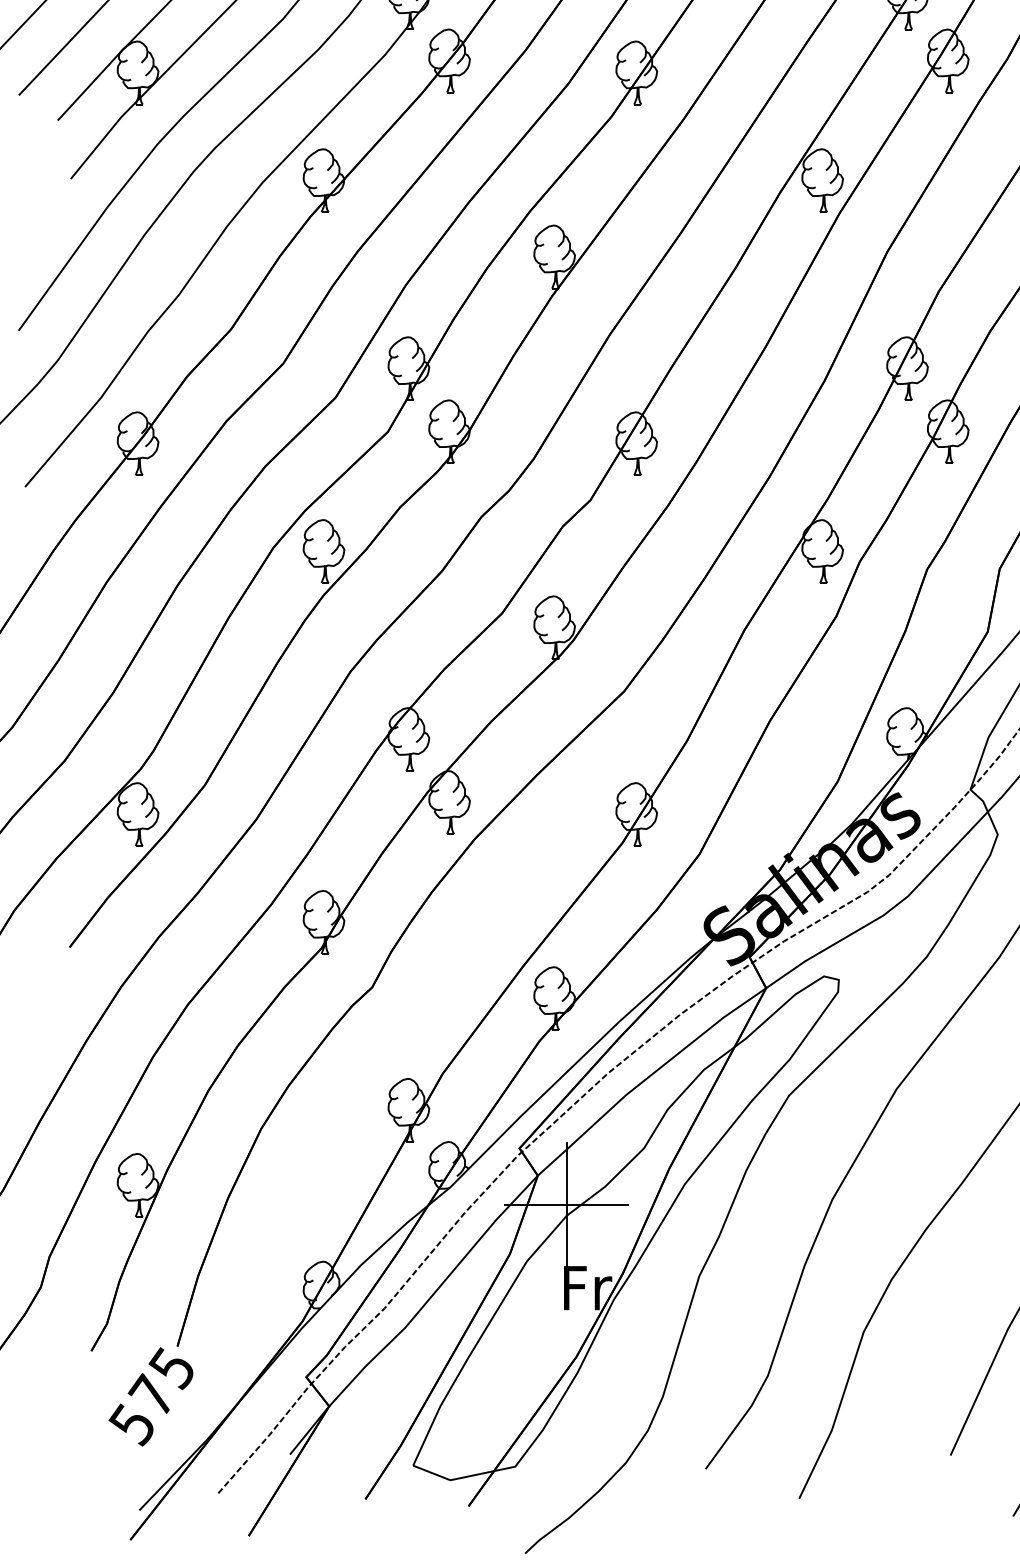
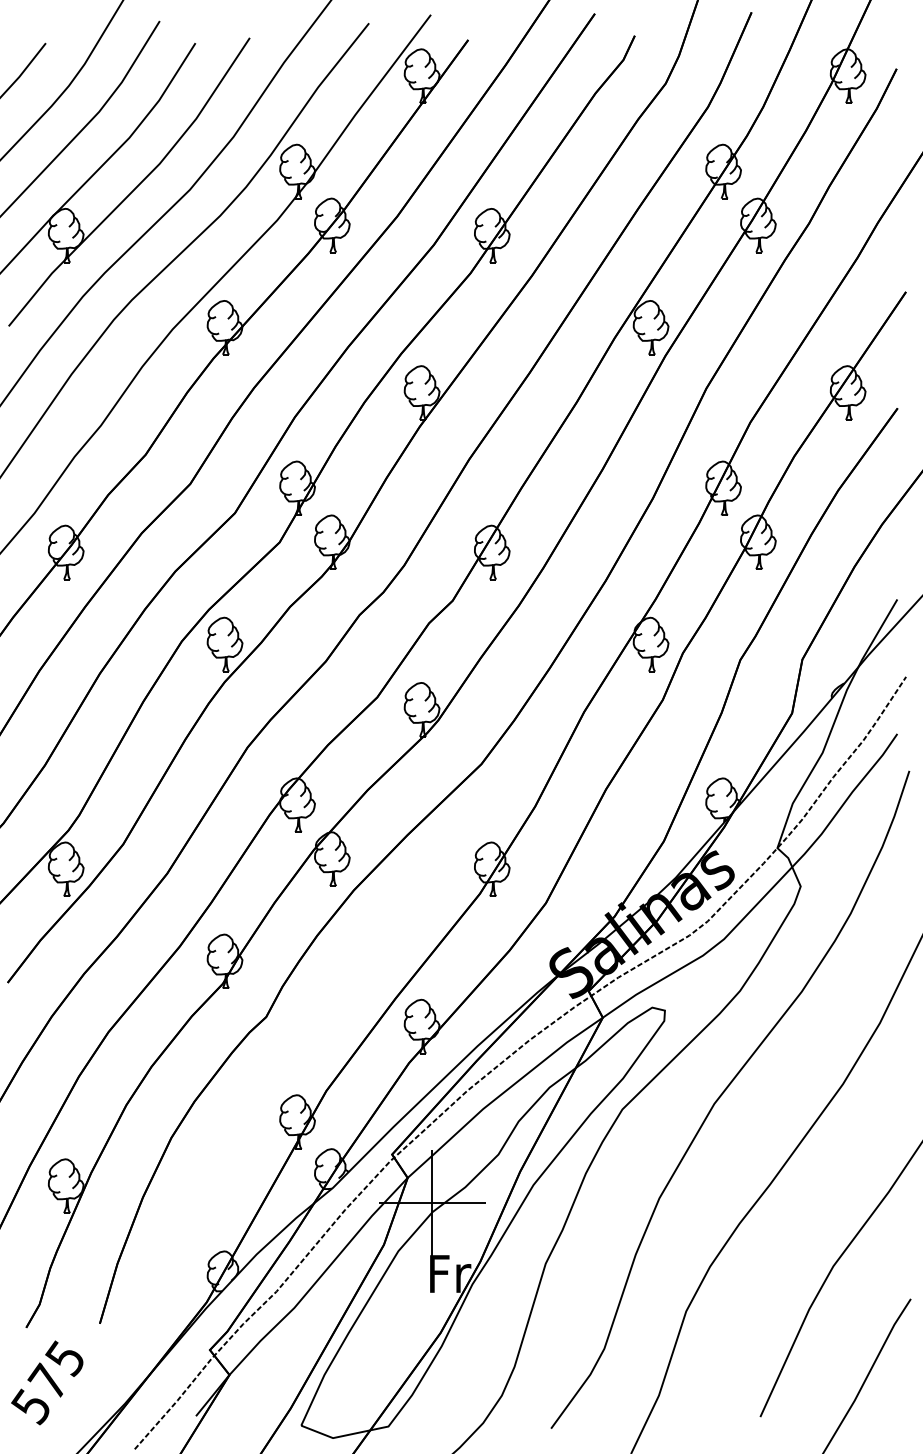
text: (151, 1396) -> (47, 1382), moved

